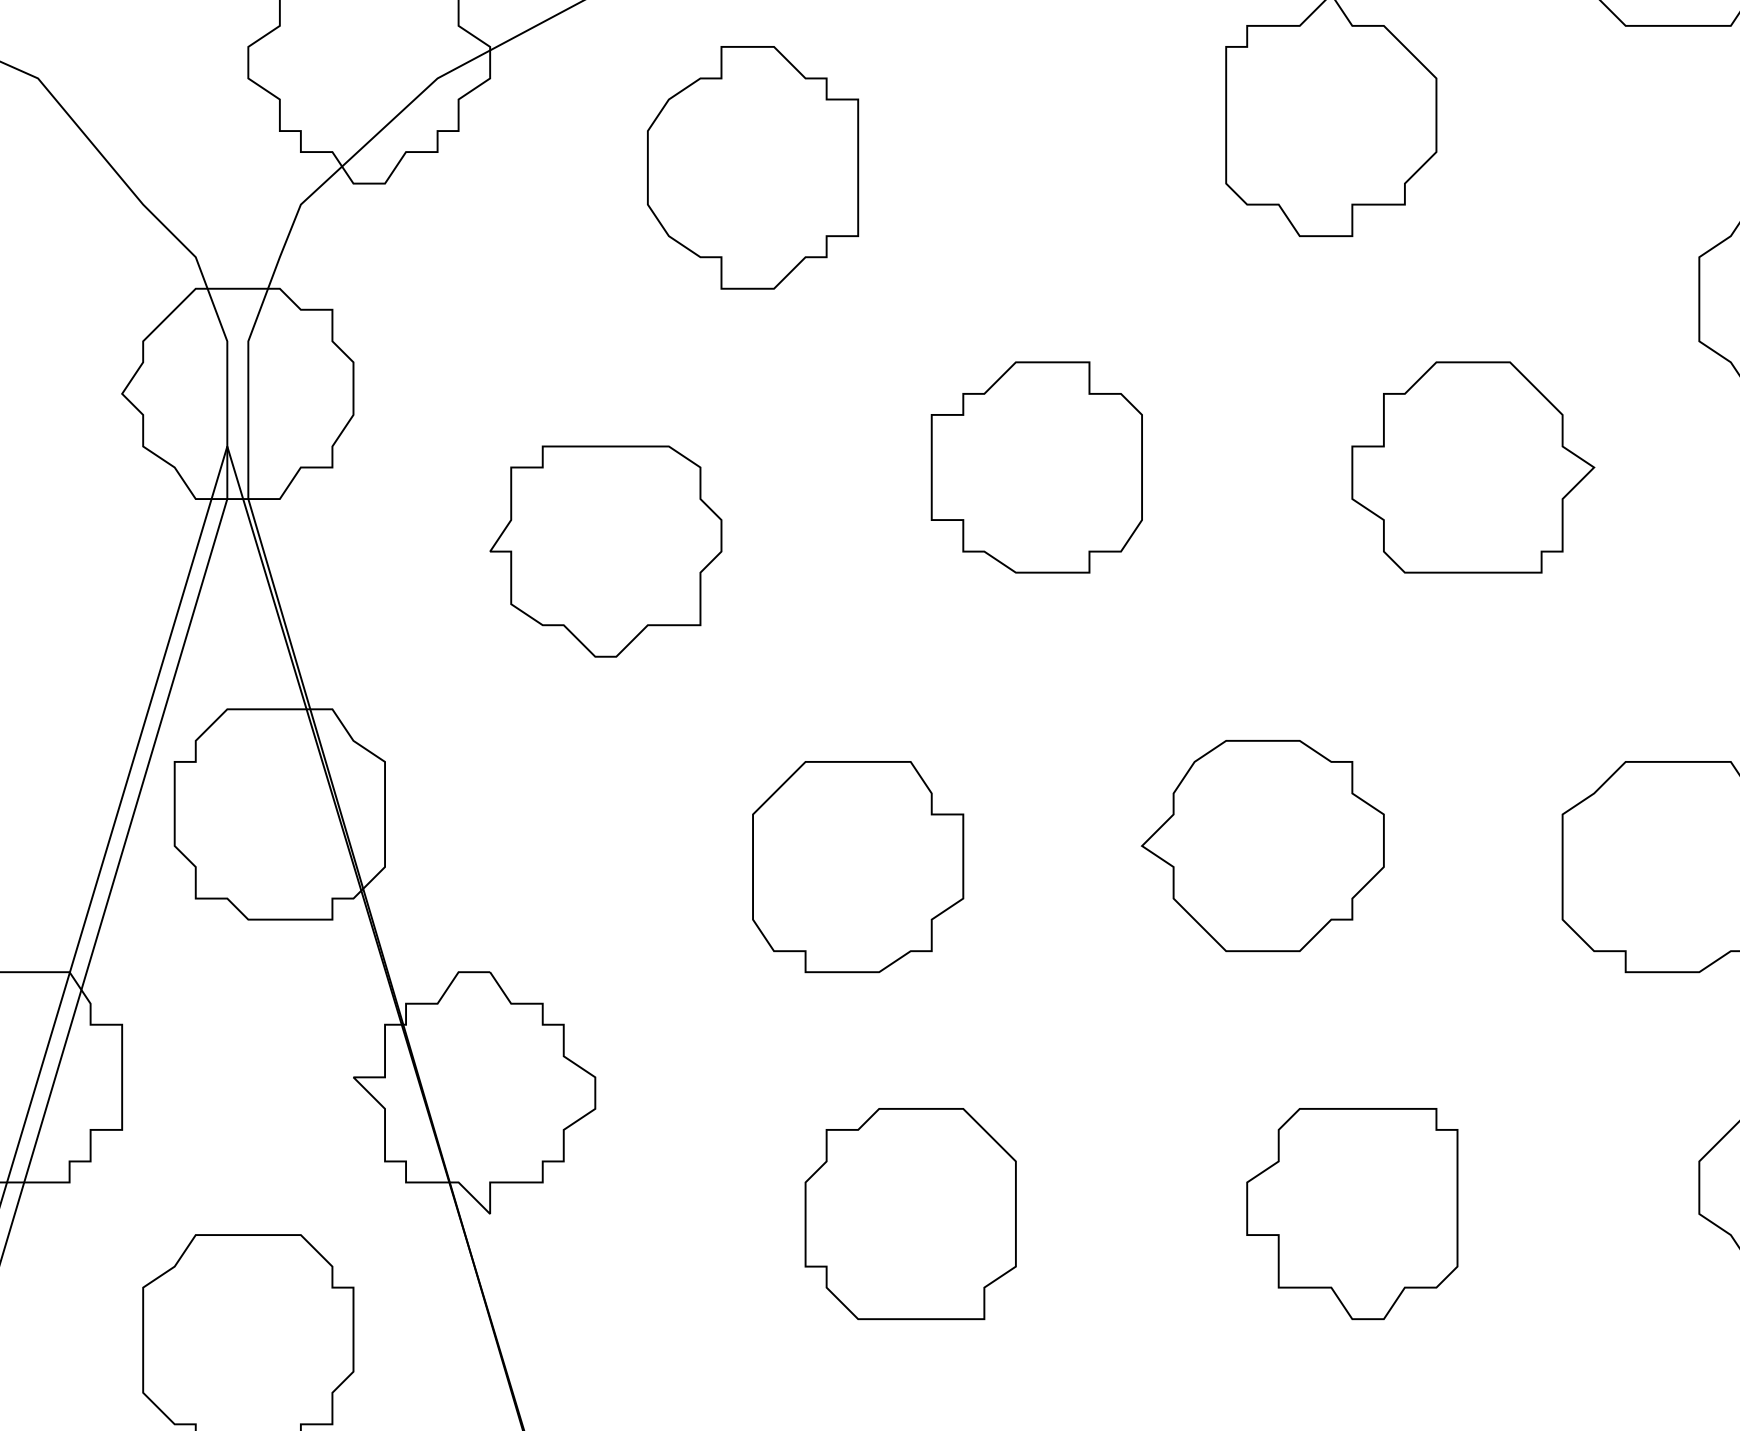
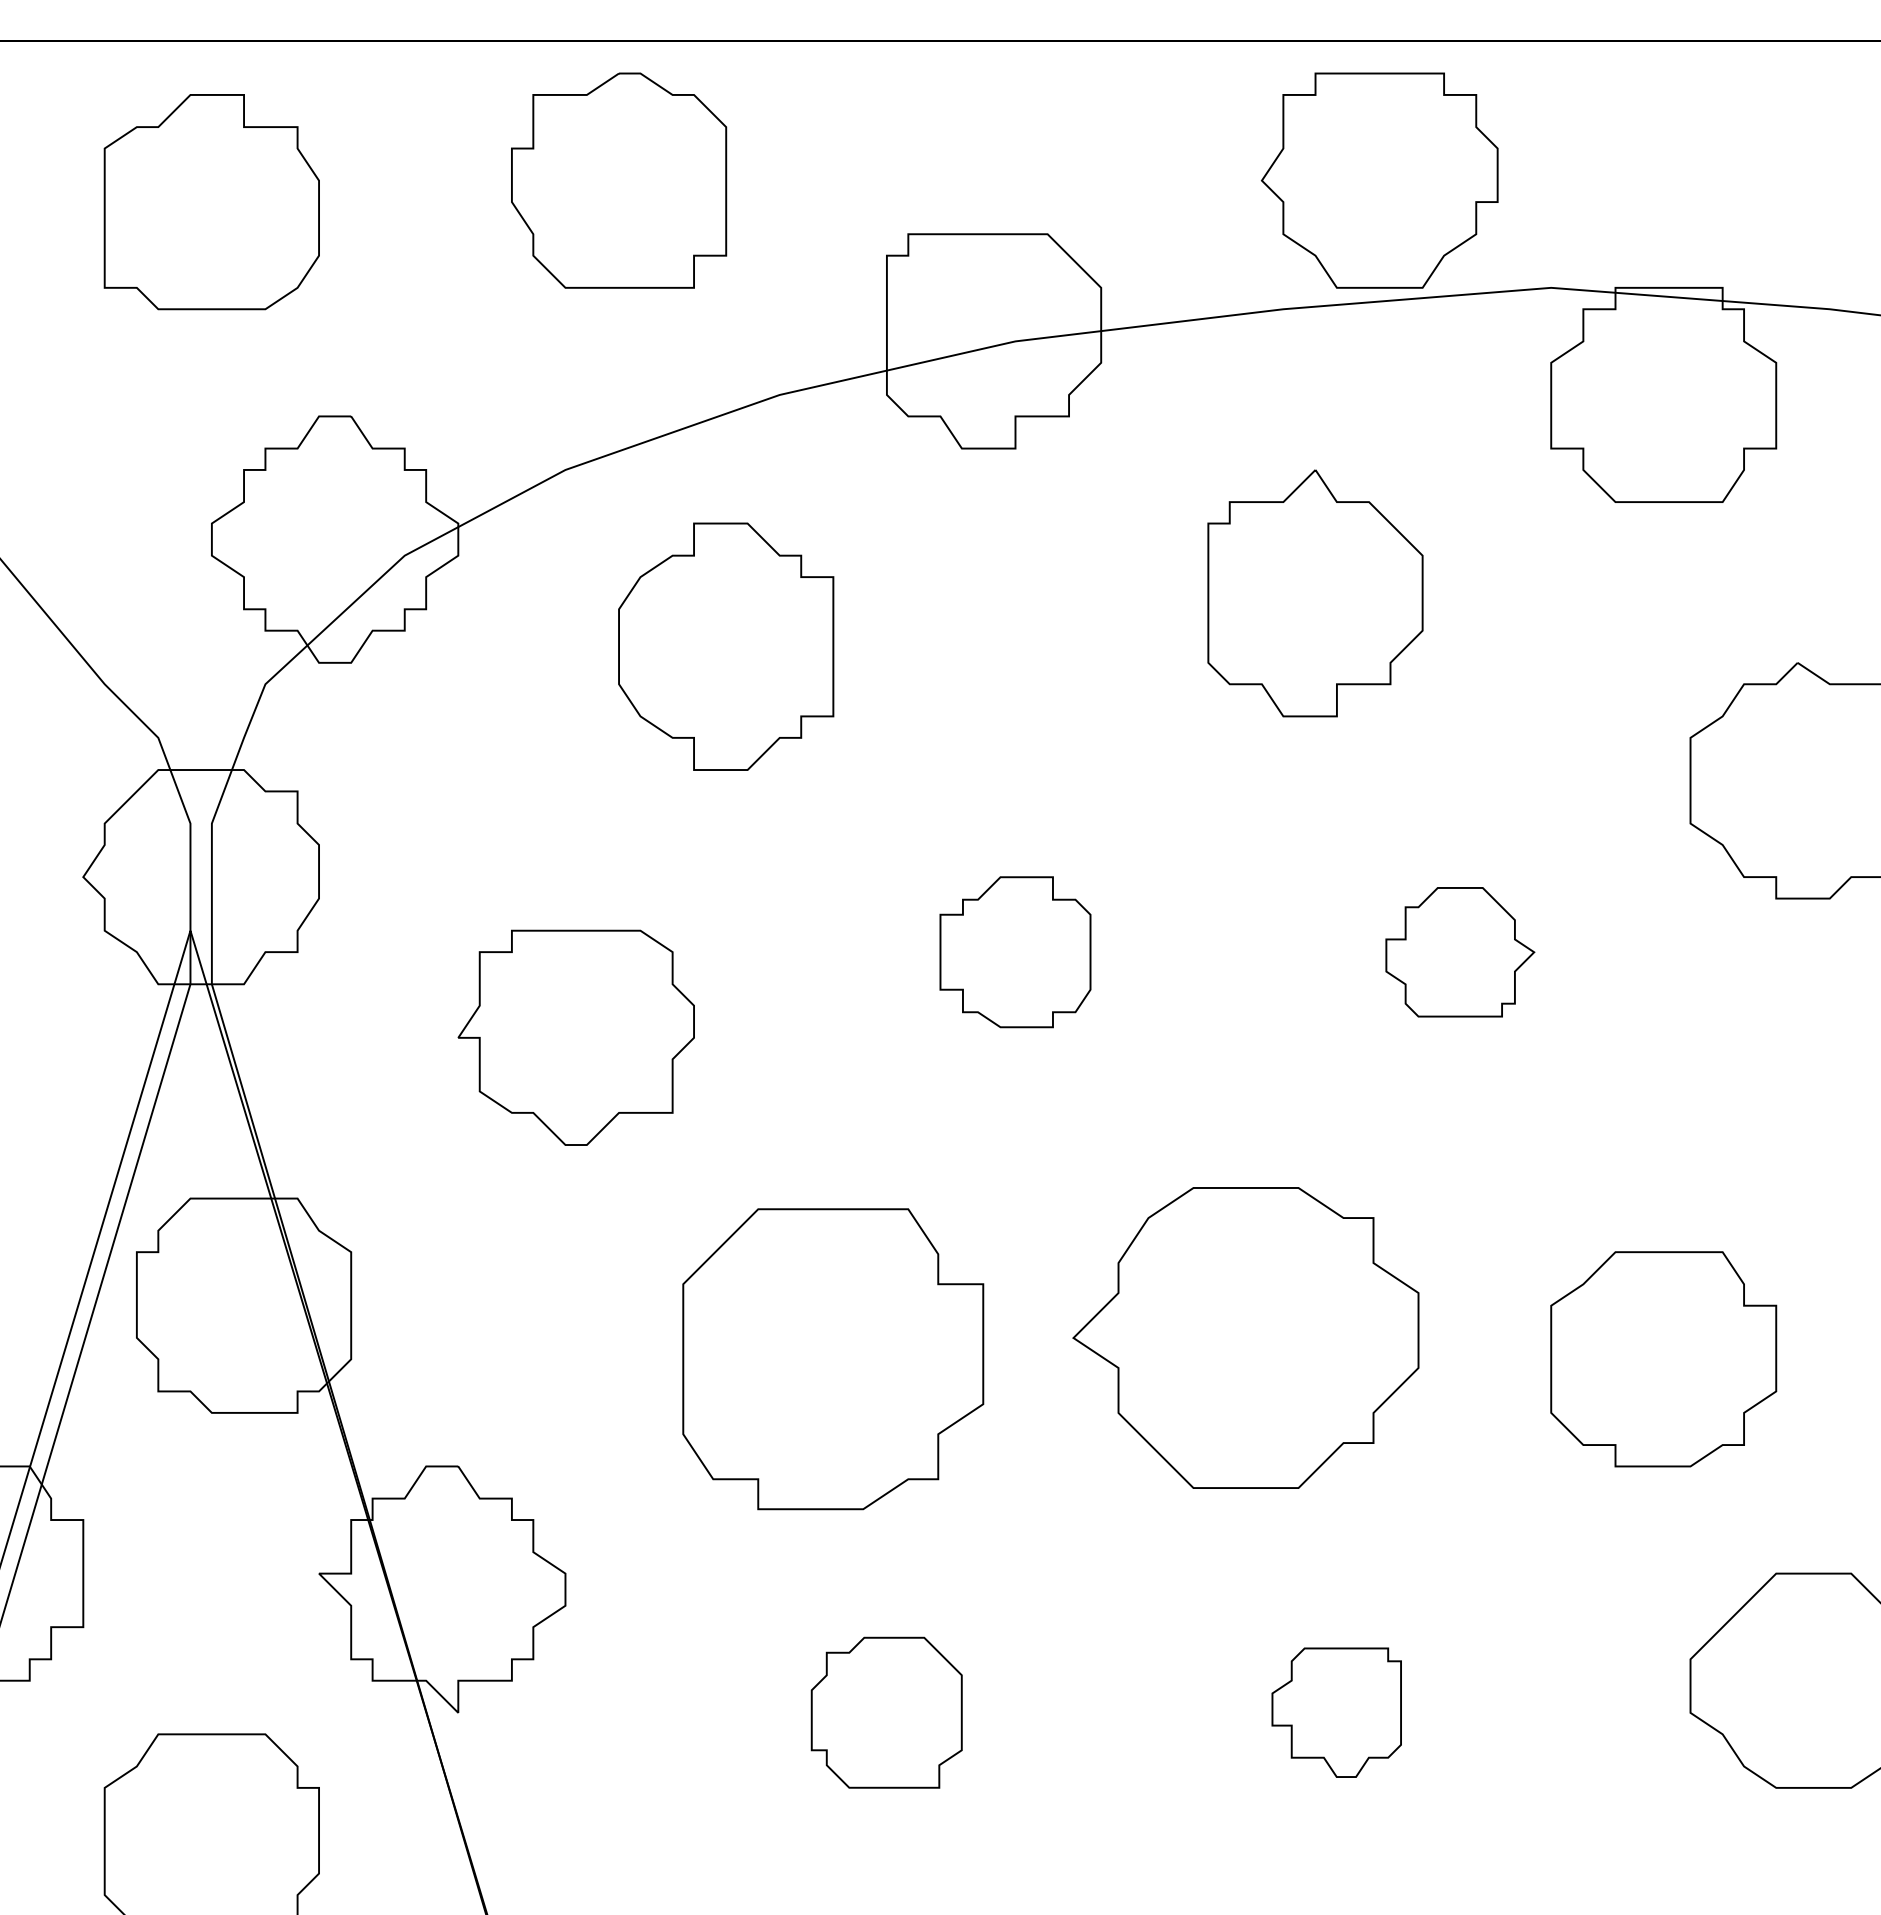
part: (1036, 467) -> (1015, 952), size x0.7
part: (1473, 467) -> (1460, 952), size x0.6
part: (1262, 845) -> (1245, 1337), size x1.4
part: (858, 867) -> (833, 1359), size x1.4
part: (910, 1213) -> (886, 1712), size x0.7
part: (1351, 1213) -> (1336, 1712), size x0.6

